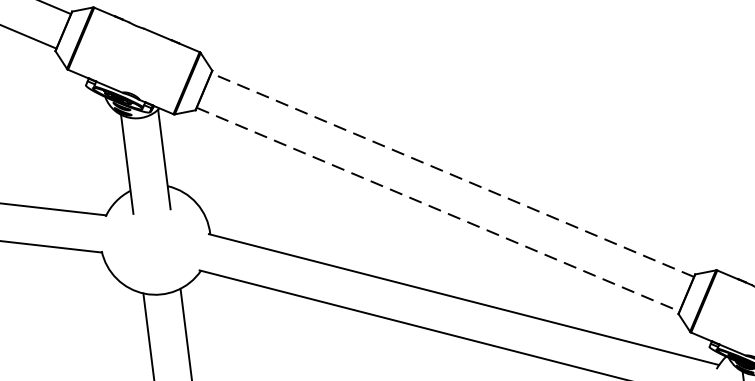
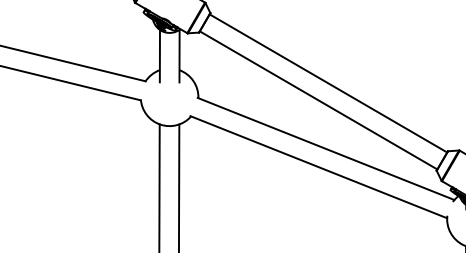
line: (452, 175) -> (328, 83), dashed -> solid
line: (439, 209) -> (319, 100), dashed -> solid

